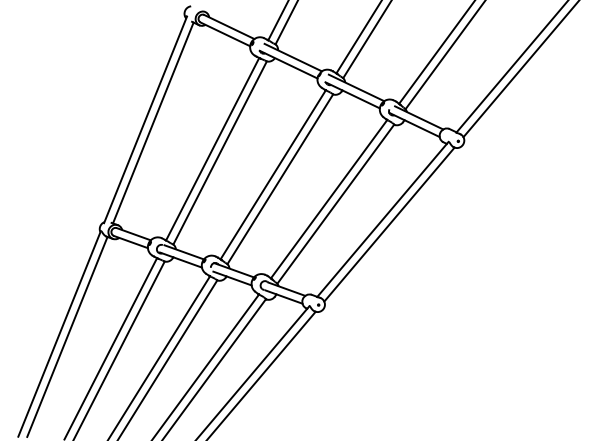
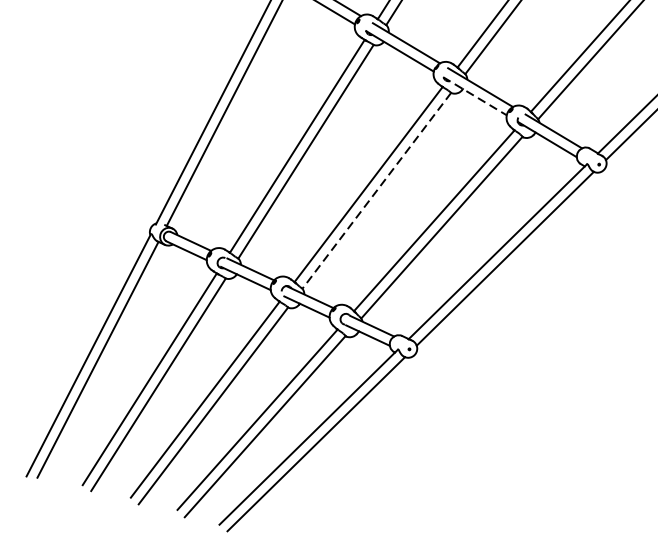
line: (353, 95) -> (475, 96), solid -> dashed
line: (280, 179) -> (376, 191), solid -> dashed

